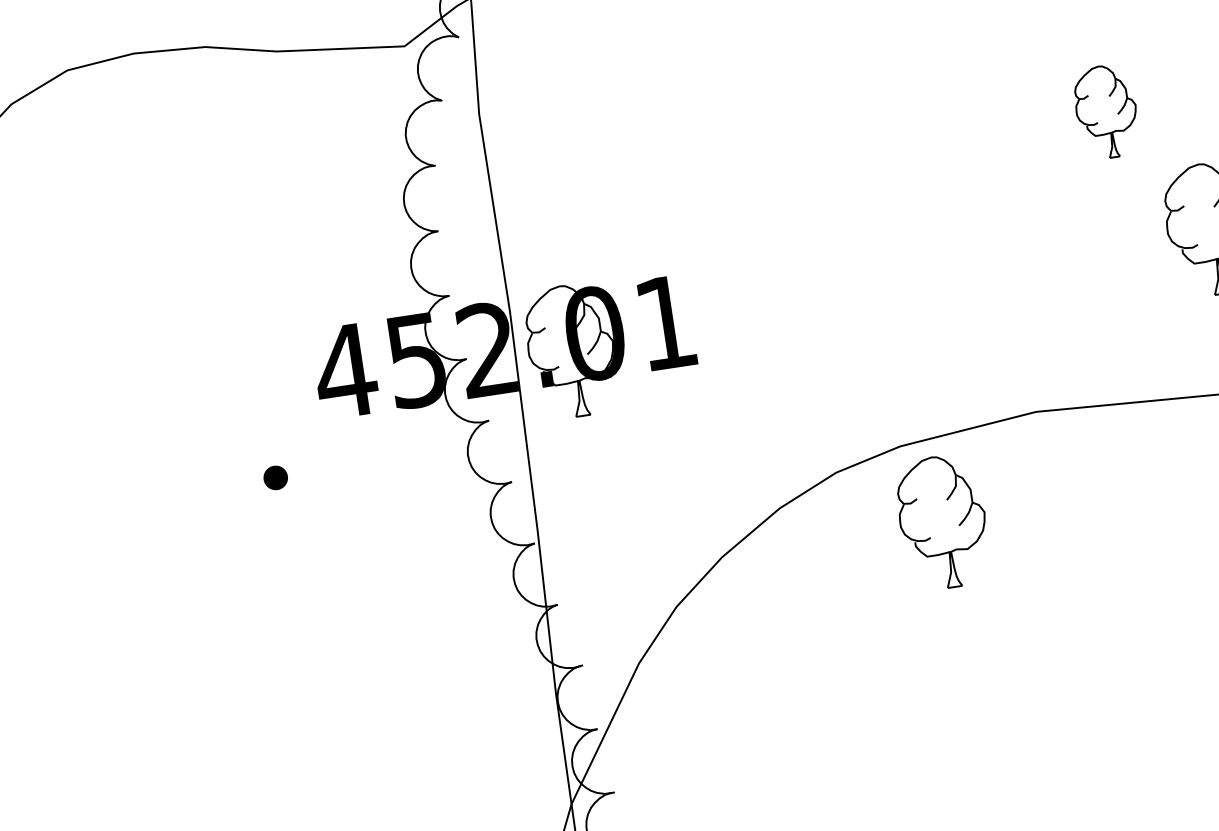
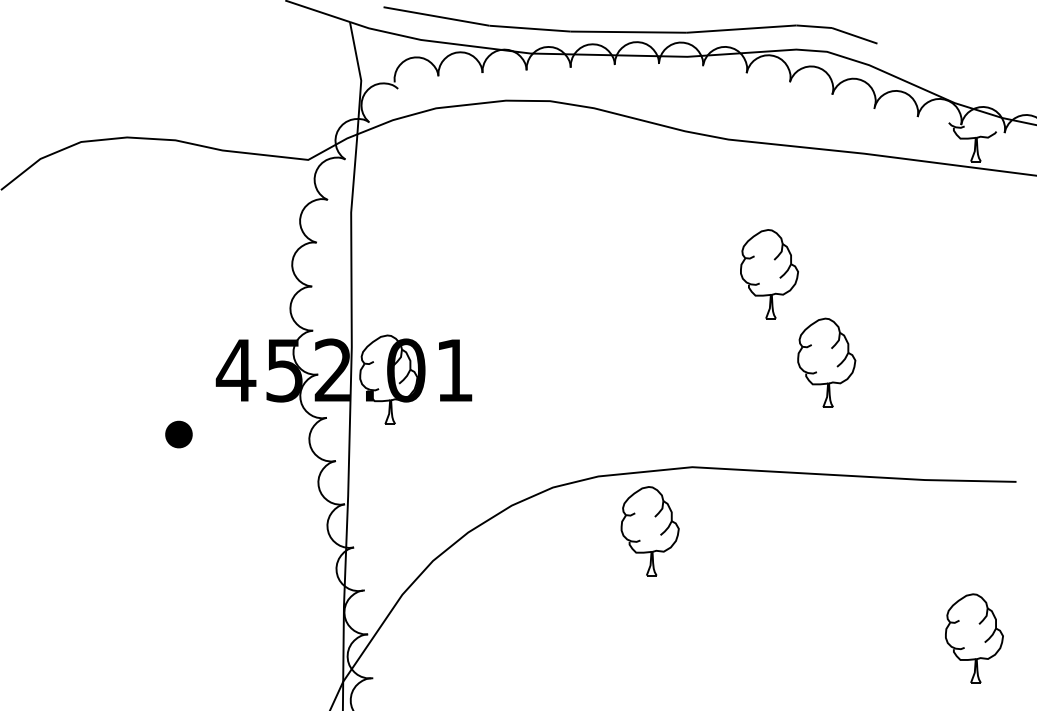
part: (1106, 112) -> (769, 274), size x1.43
part: (275, 477) -> (178, 434), size x1.67
part: (942, 522) -> (649, 531), moved

